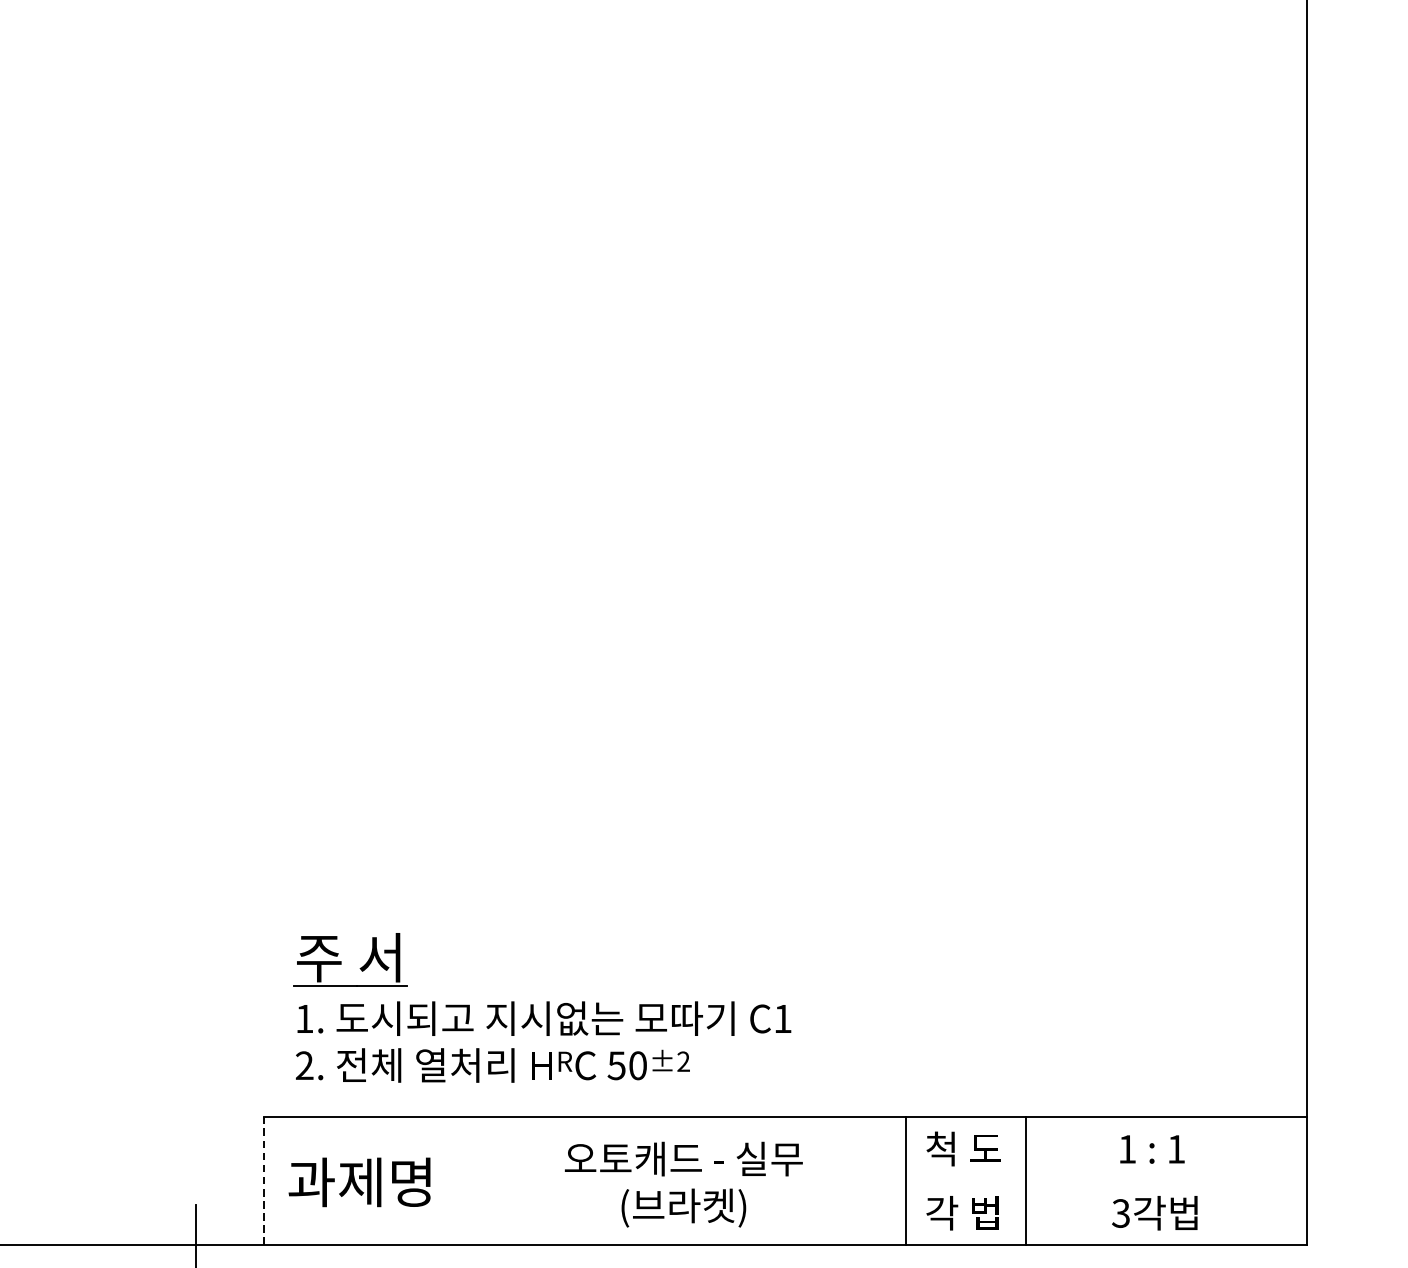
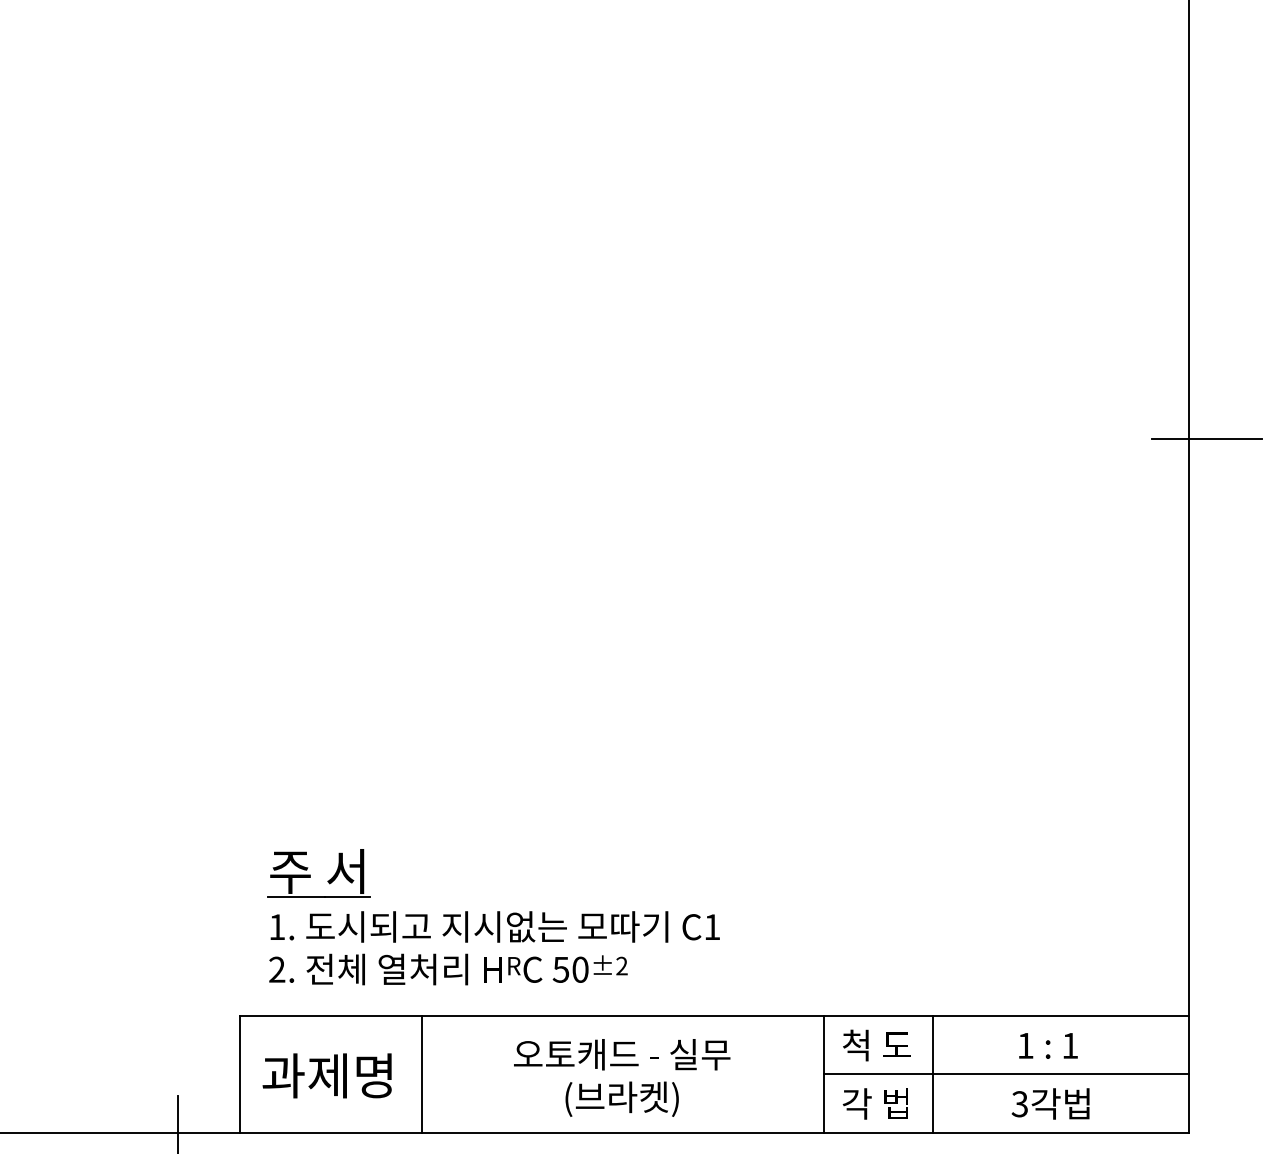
line: (1326, 482) -> (1206, 439), added
line: (264, 1179) -> (240, 1073), dashed -> solid
line: (464, 1180) -> (422, 1074), added
line: (1105, 1180) -> (1005, 1074), added

